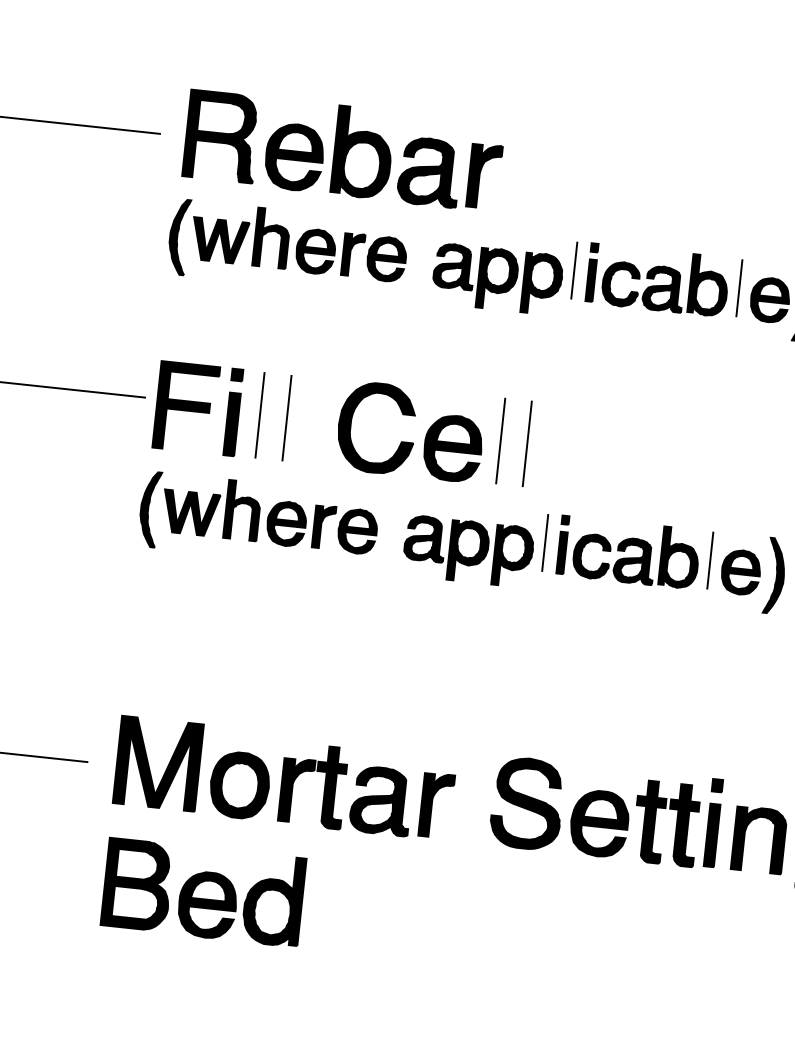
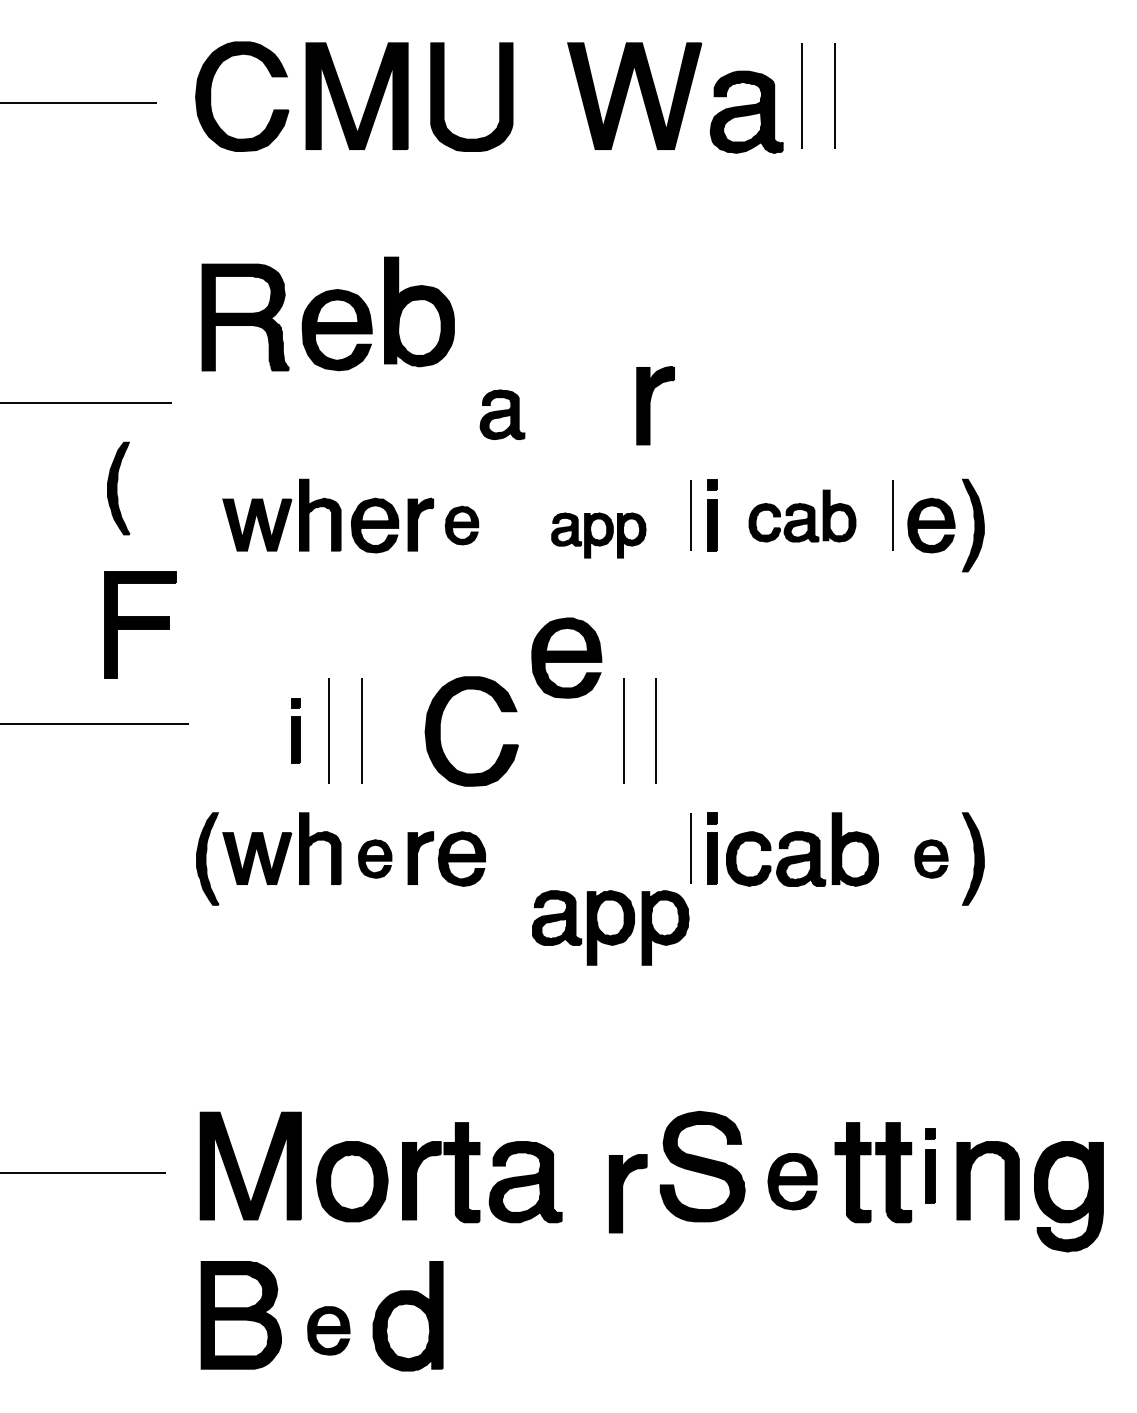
part: (221, 136) -> (245, 317), moved
part: (363, 152) -> (419, 311), moved
part: (293, 157) -> (336, 330), moved
part: (429, 171) -> (502, 414), size x0.6
part: (484, 176) -> (655, 405), moved
part: (178, 236) -> (118, 488), moved
part: (386, 259) -> (461, 525), size x0.7
part: (497, 279) -> (598, 535), size x0.6
part: (665, 280) -> (802, 515), size x0.7
part: (186, 406) -> (140, 624), moved
part: (233, 412) -> (296, 730), size x0.6
part: (452, 447) -> (566, 657), moved
part: (287, 523) -> (375, 858), size x0.7
part: (468, 551) -> (610, 927), moved
line: (710, 560) -> (892, 848), removed
part: (741, 572) -> (931, 858), size x0.7
part: (436, 805) -> (628, 1193), moved
part: (713, 822) -> (930, 1165), size x0.7
part: (599, 823) -> (792, 1181), size x0.7
part: (207, 904) -> (328, 1330), size x0.6

